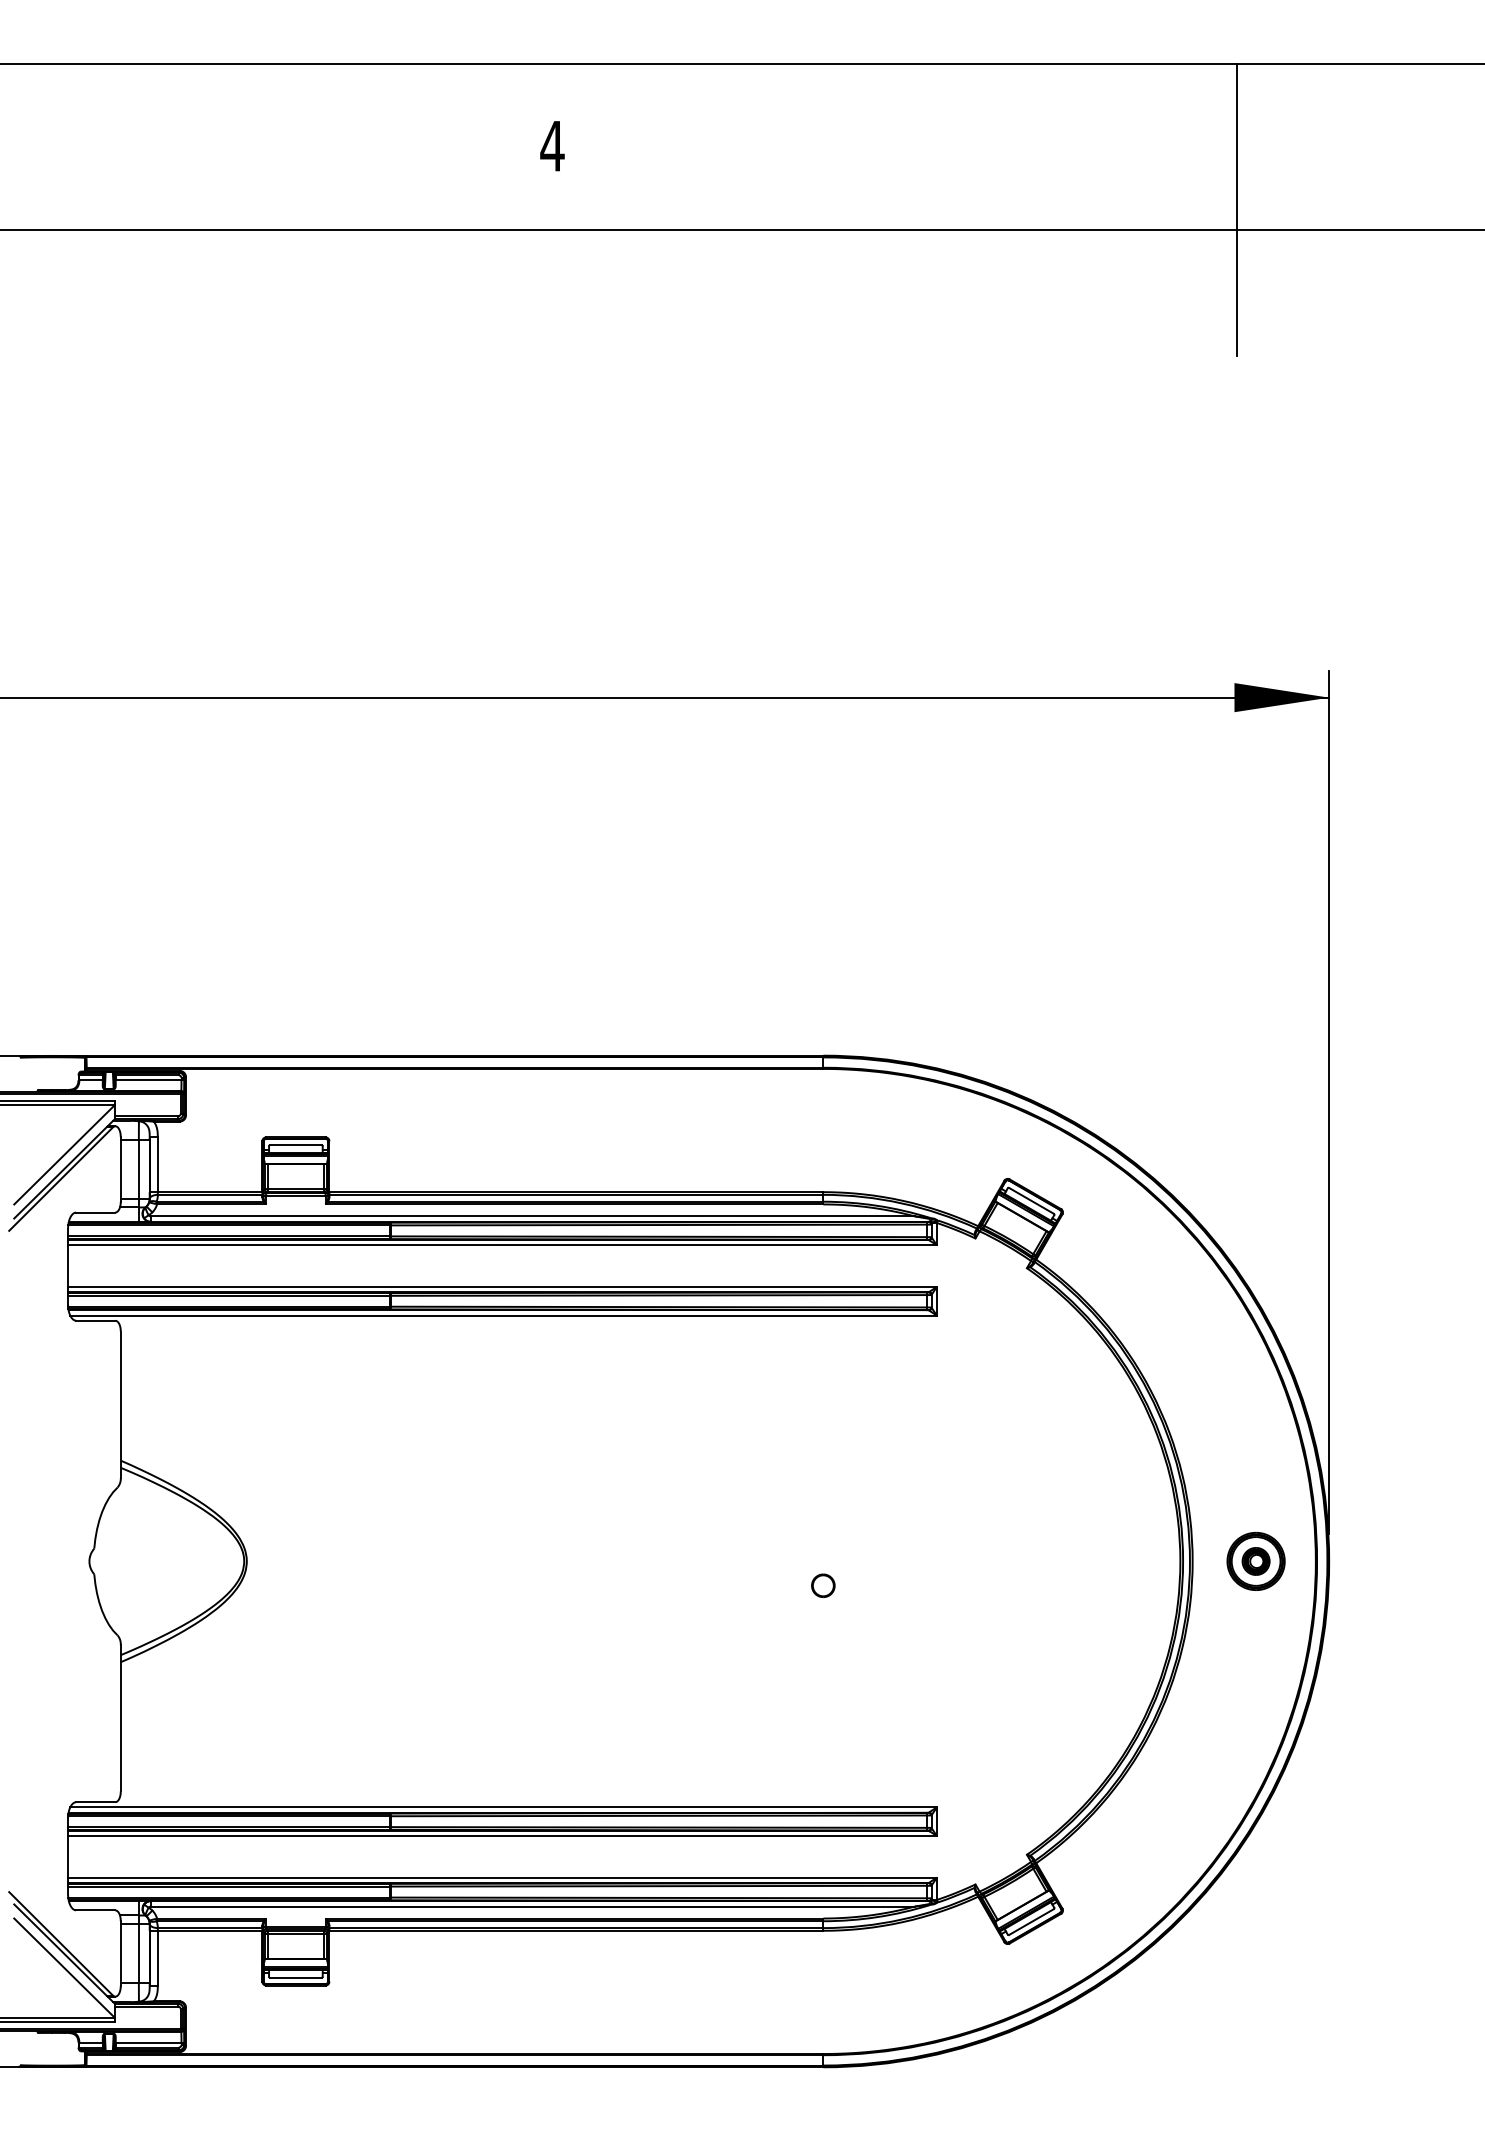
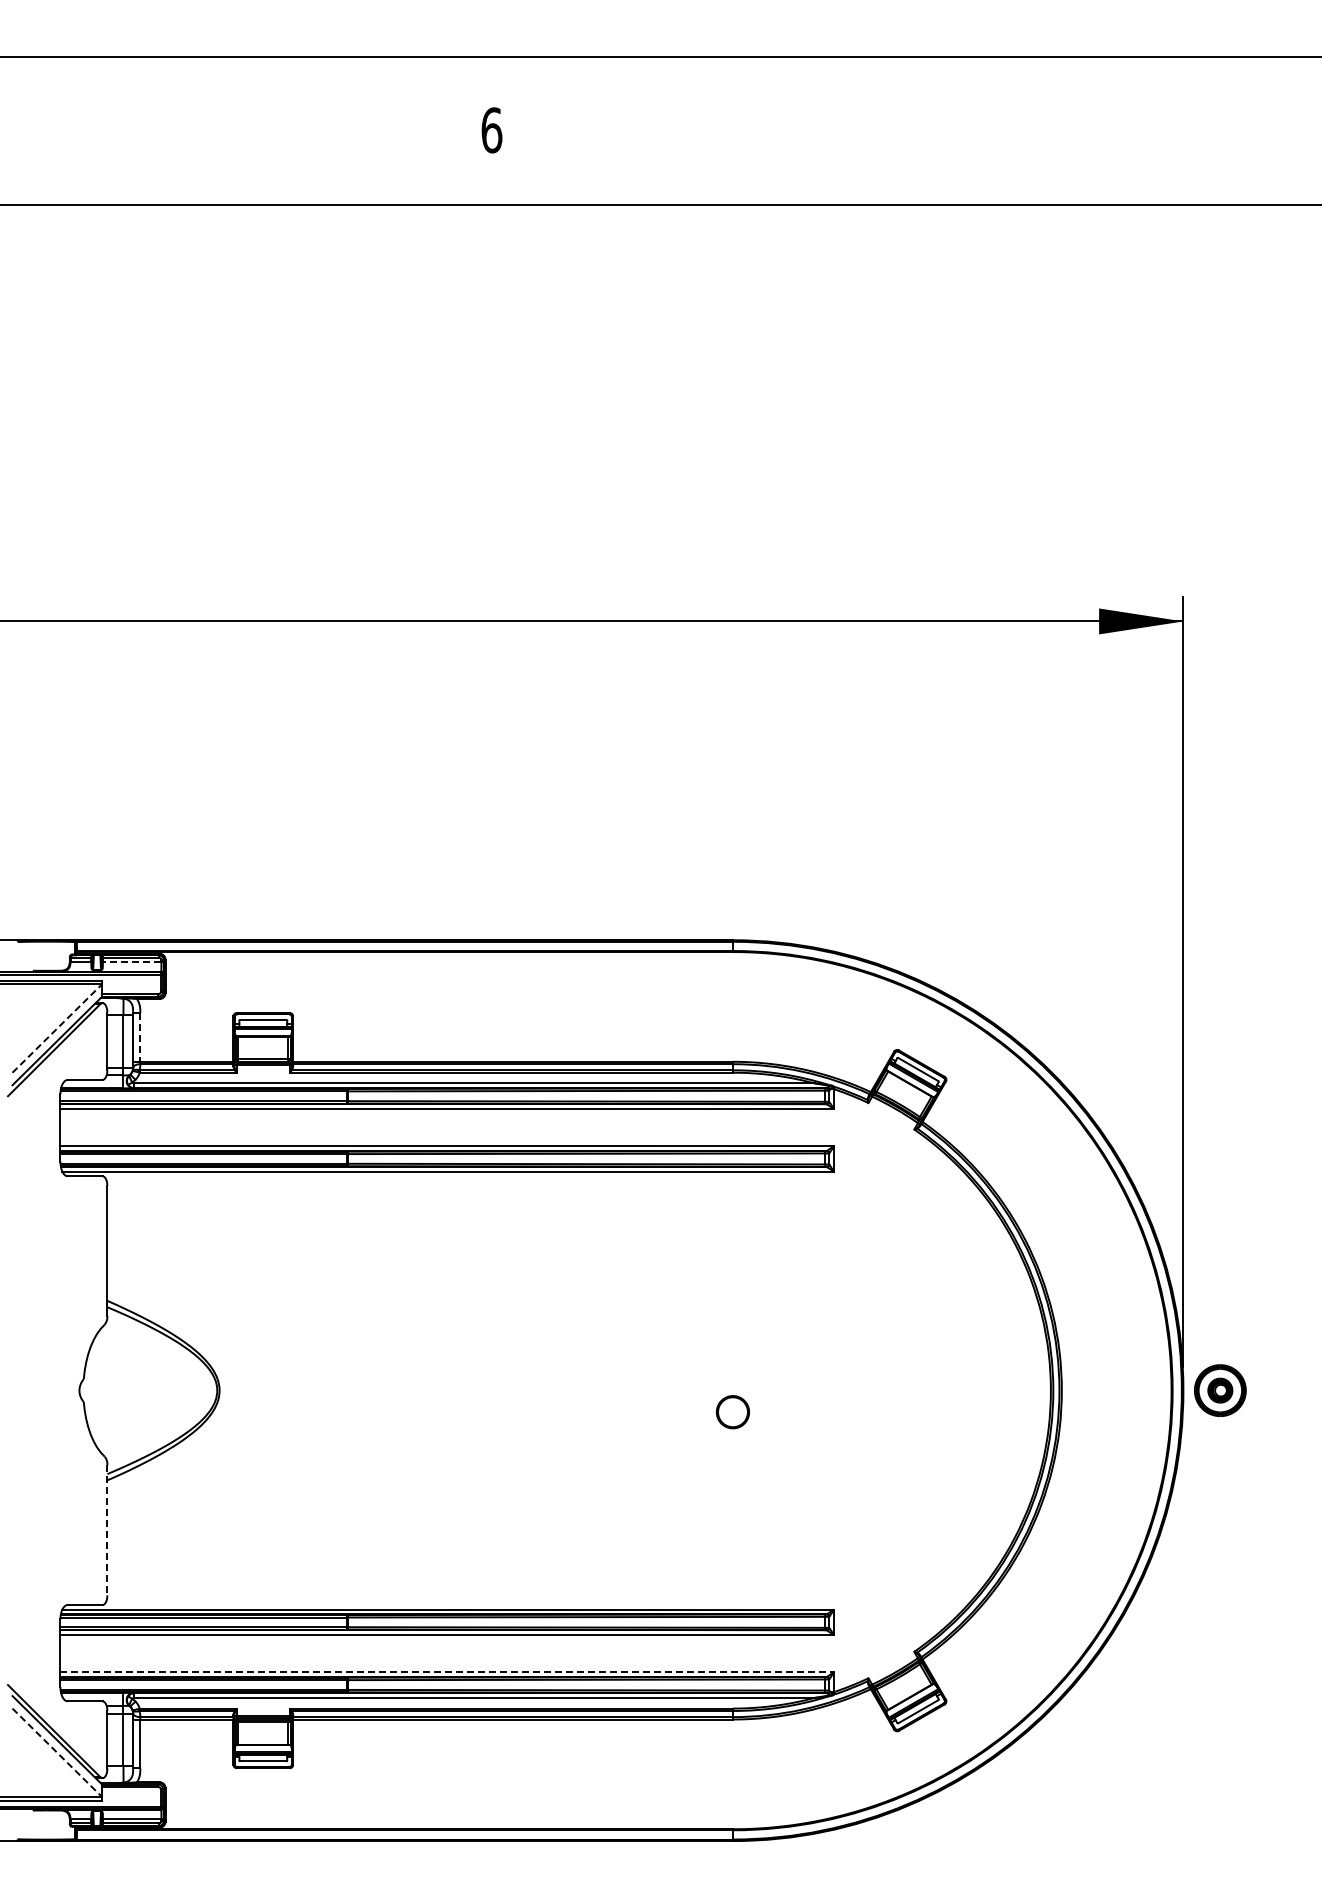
text: (552, 146) -> (491, 130), 4 -> 6
line: (1237, 209) -> (1101, 186), removed
line: (147, 1080) -> (131, 962), solid -> dashed
line: (64, 1154) -> (57, 1028), solid -> dashed
line: (157, 1164) -> (140, 1037), solid -> dashed
part: (1256, 1561) -> (1220, 1390), moved
part: (822, 1586) -> (732, 1412), size x1.6
line: (120, 1718) -> (107, 1530), solid -> dashed
line: (502, 1877) -> (447, 1672), solid -> dashed
line: (64, 1967) -> (57, 1752), solid -> dashed

